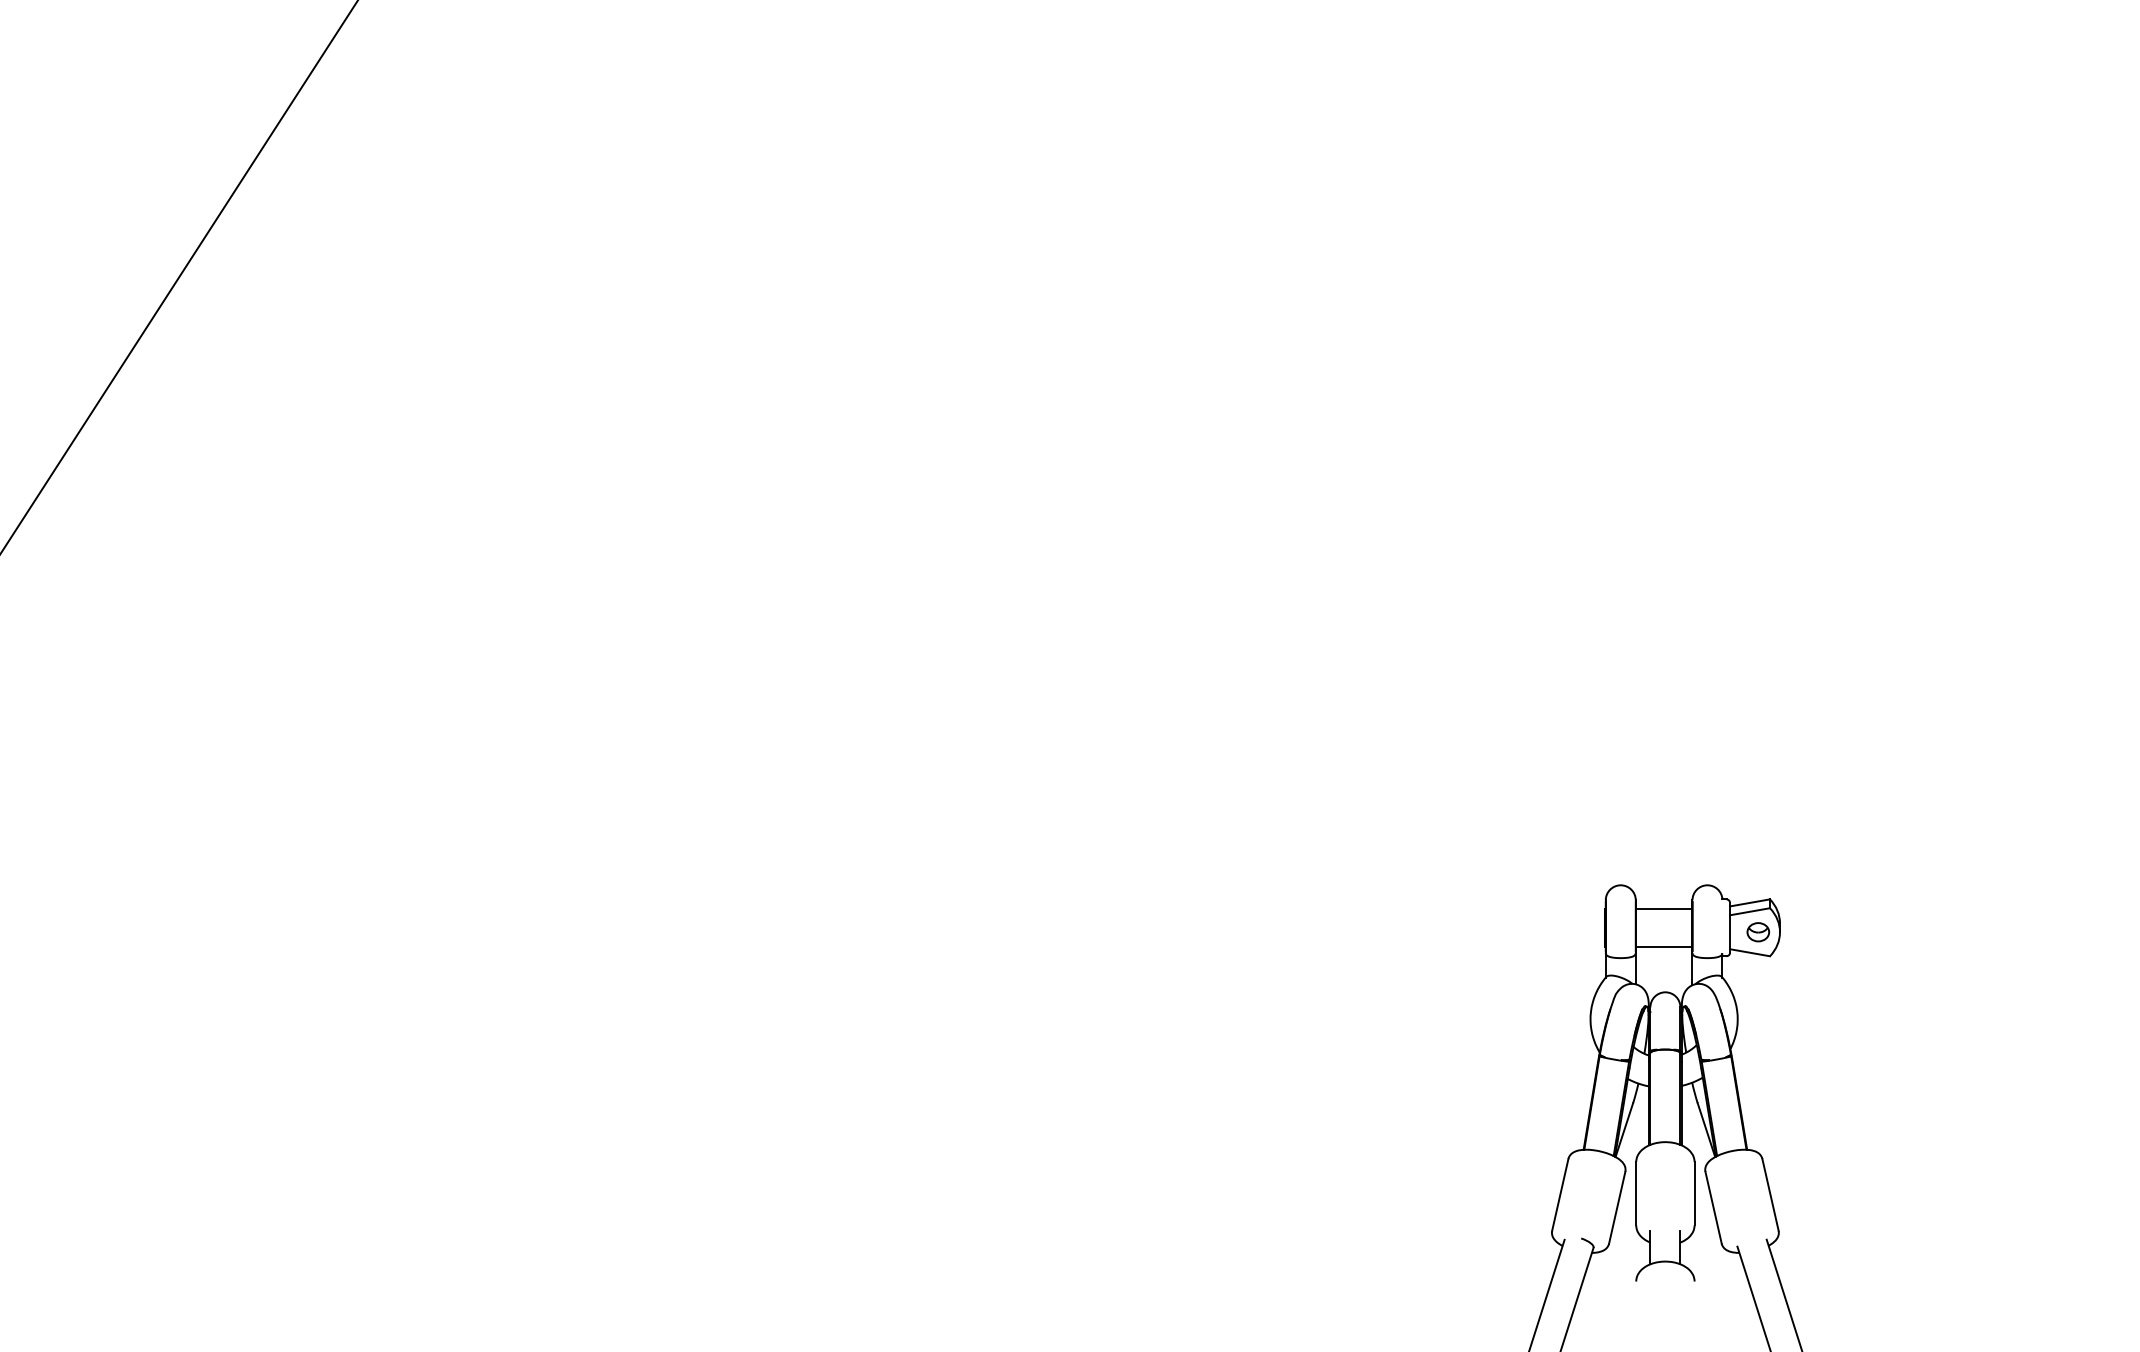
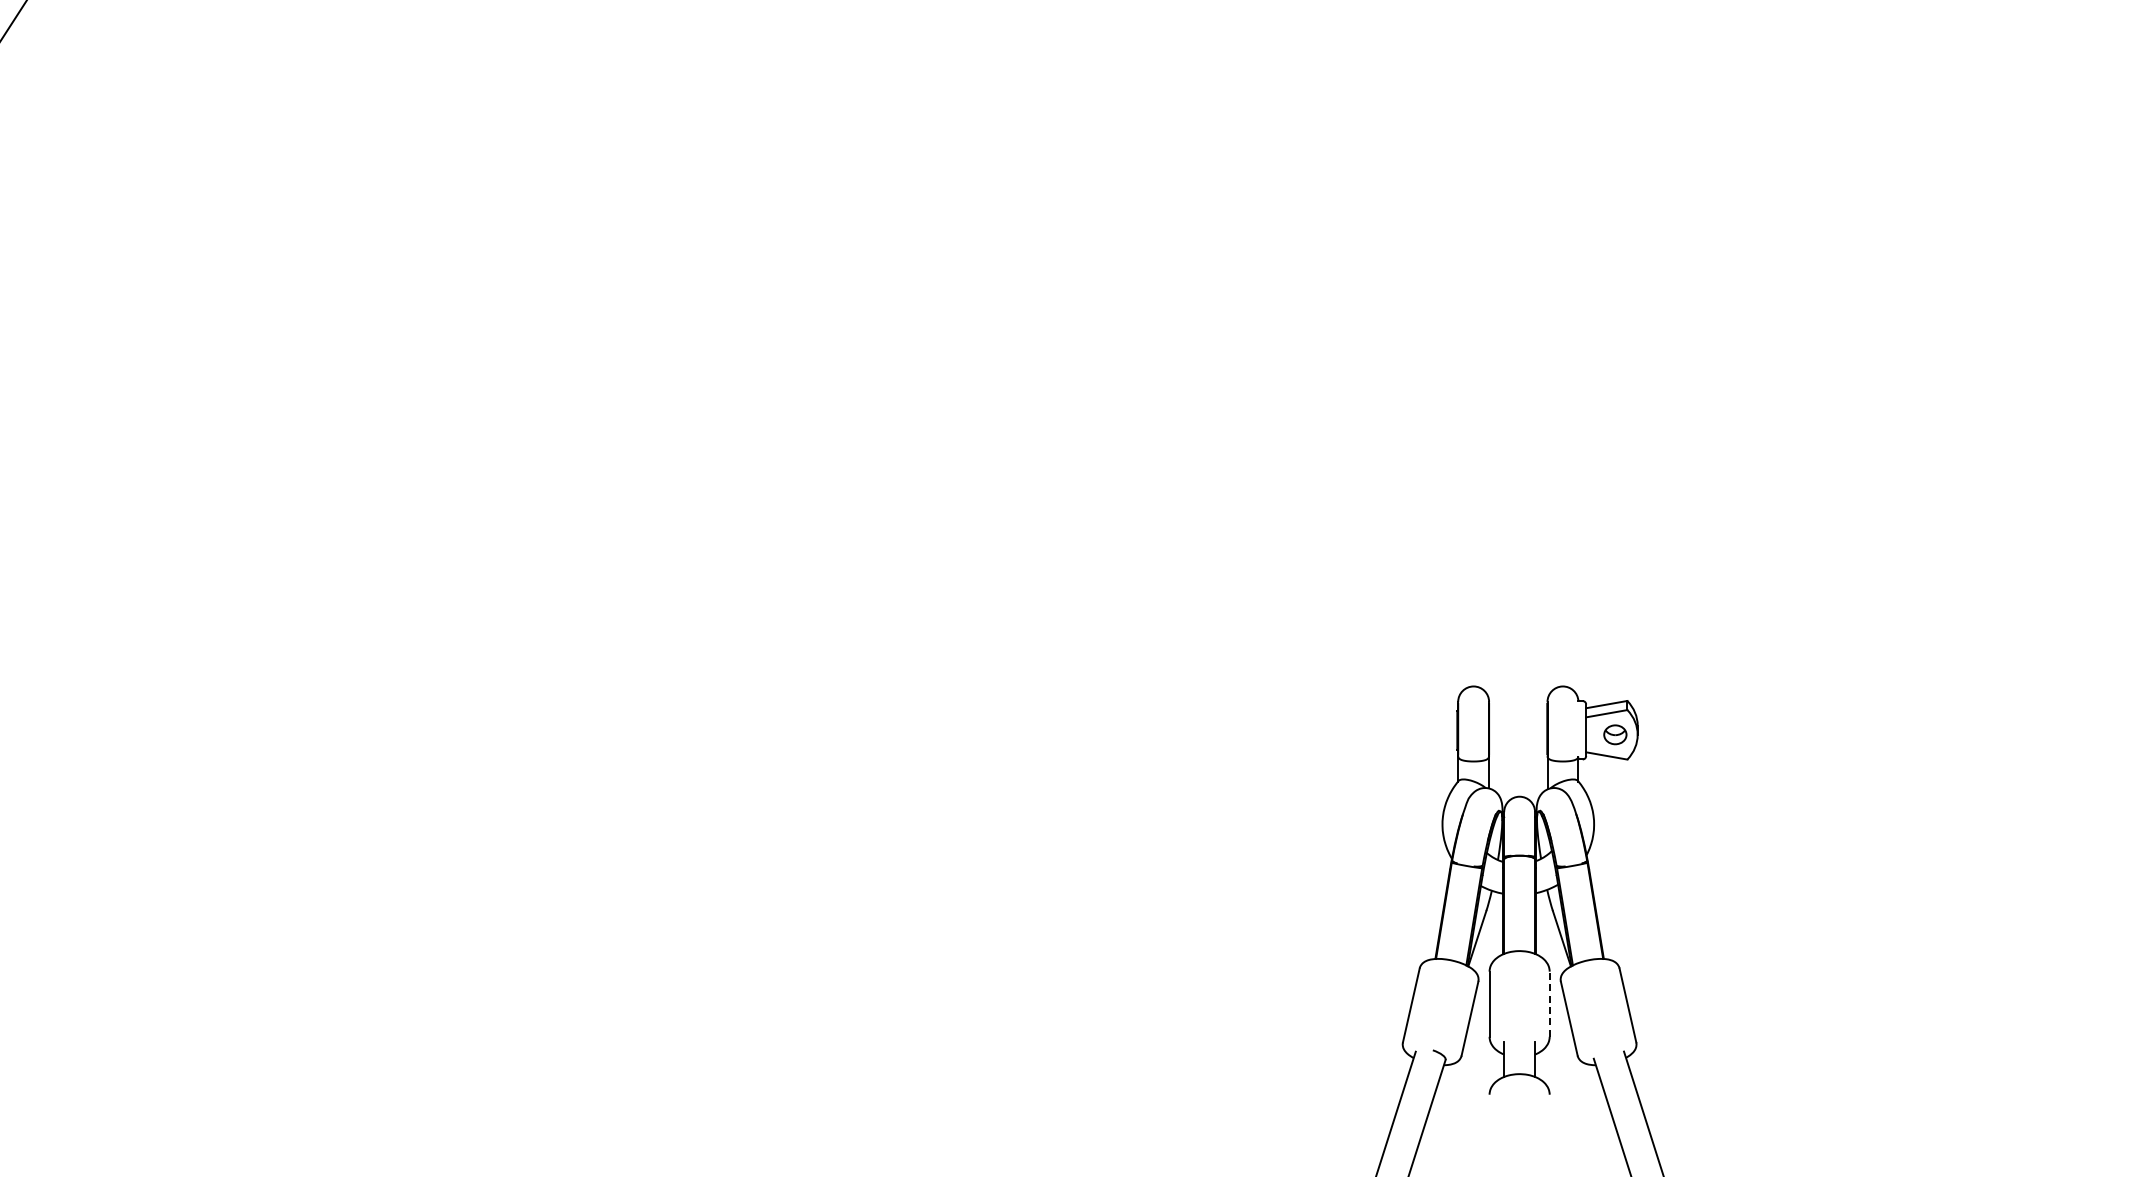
line: (1663, 908) -> (1517, 710), removed
line: (1663, 947) -> (1517, 750), removed
line: (1694, 1193) -> (1549, 1003), solid -> dashed

